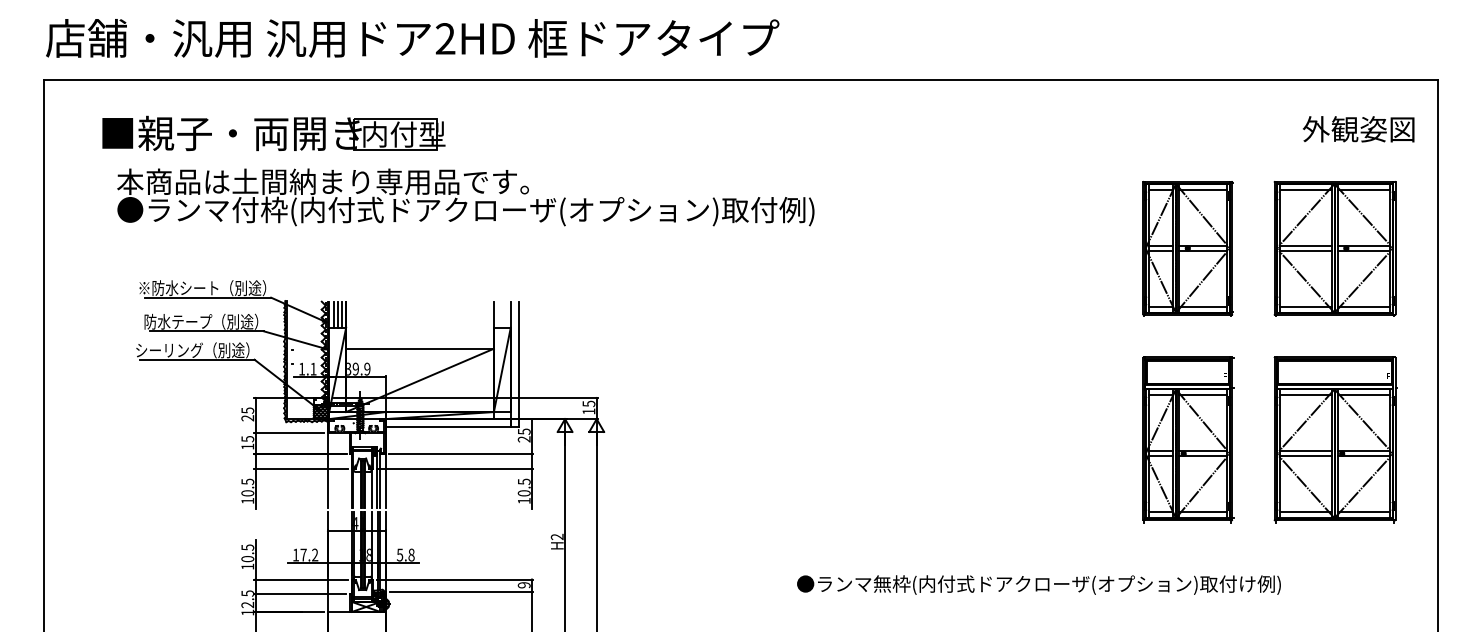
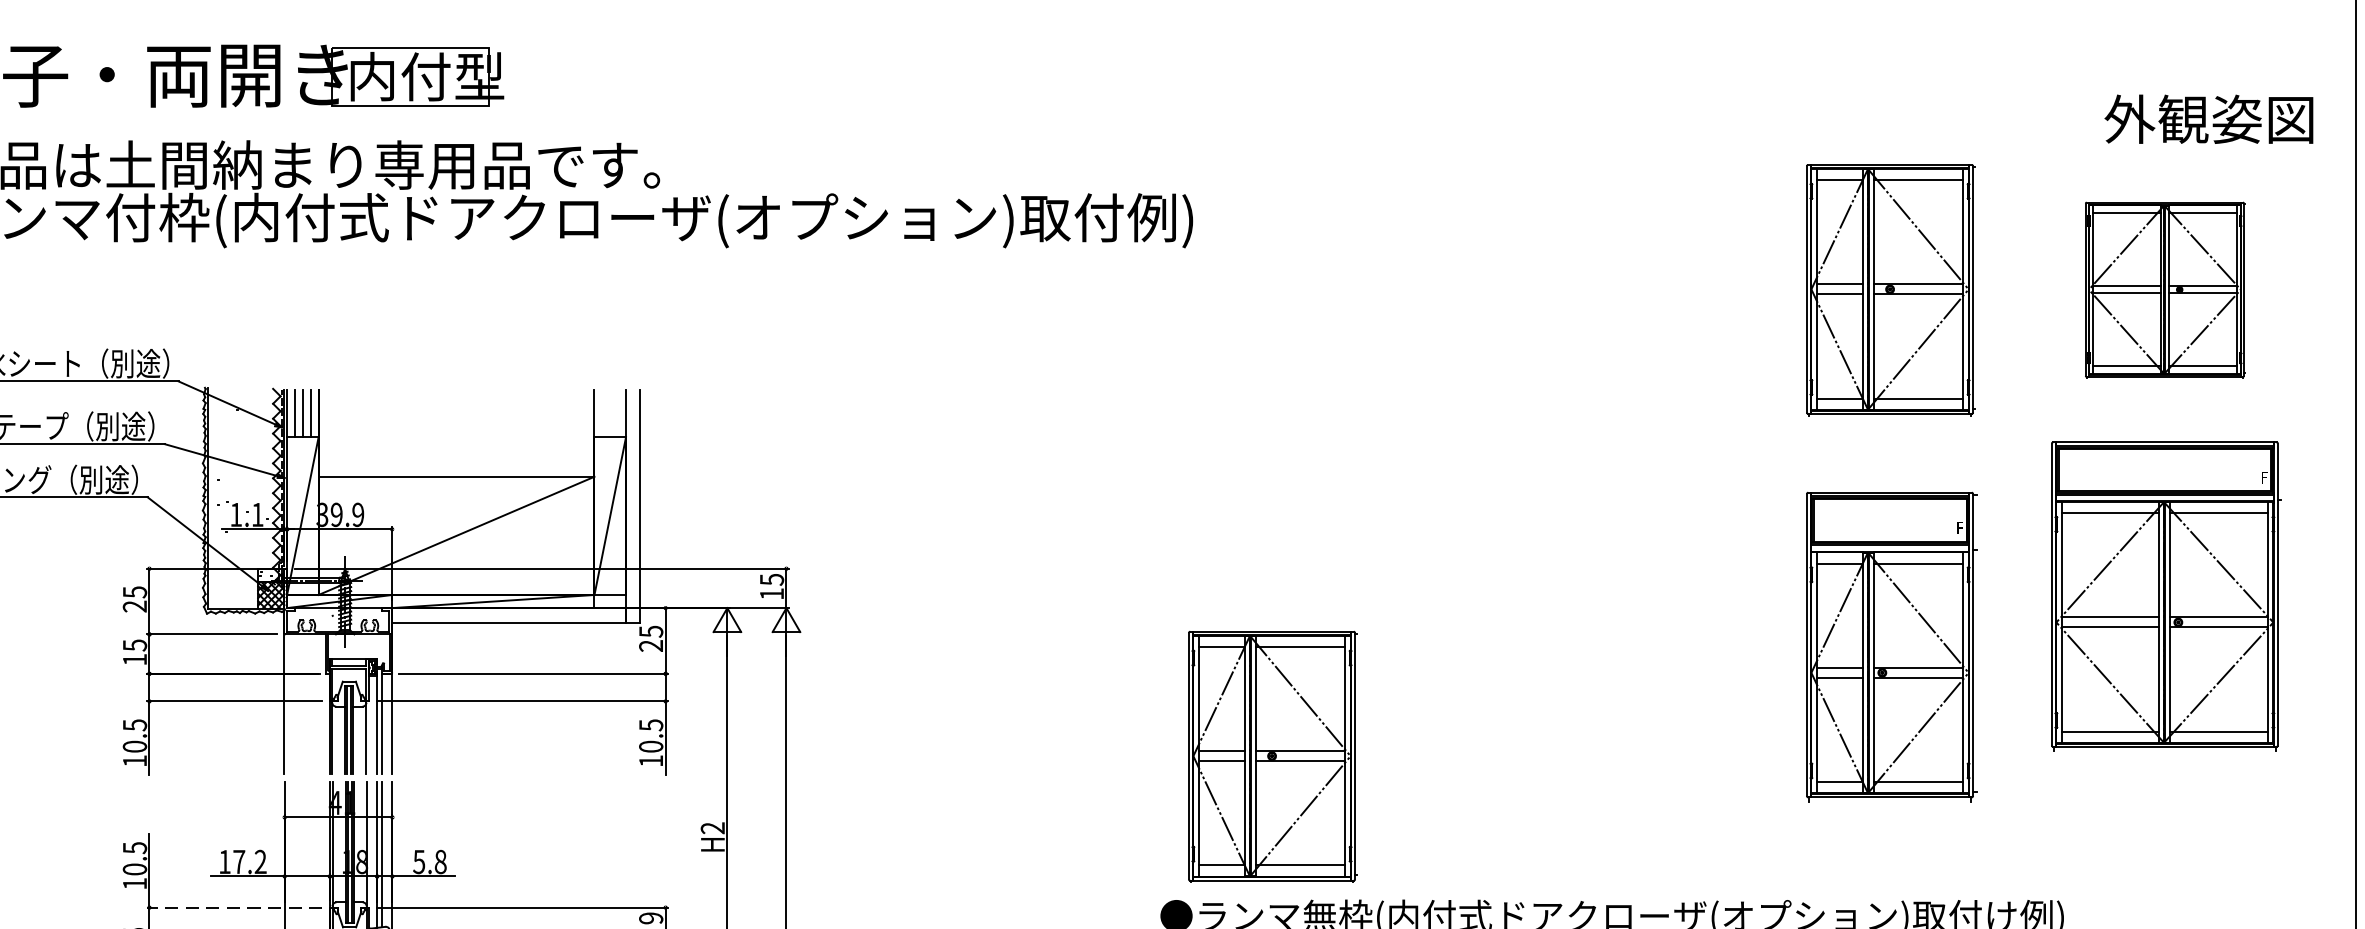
text: (1358, 129) -> (2208, 119), moved
part: (1334, 248) -> (2163, 289), size x0.7
part: (1335, 439) -> (2165, 595), moved
part: (856, 498) -> (1271, 756), added
line: (301, 579) -> (235, 907), solid -> dashed

